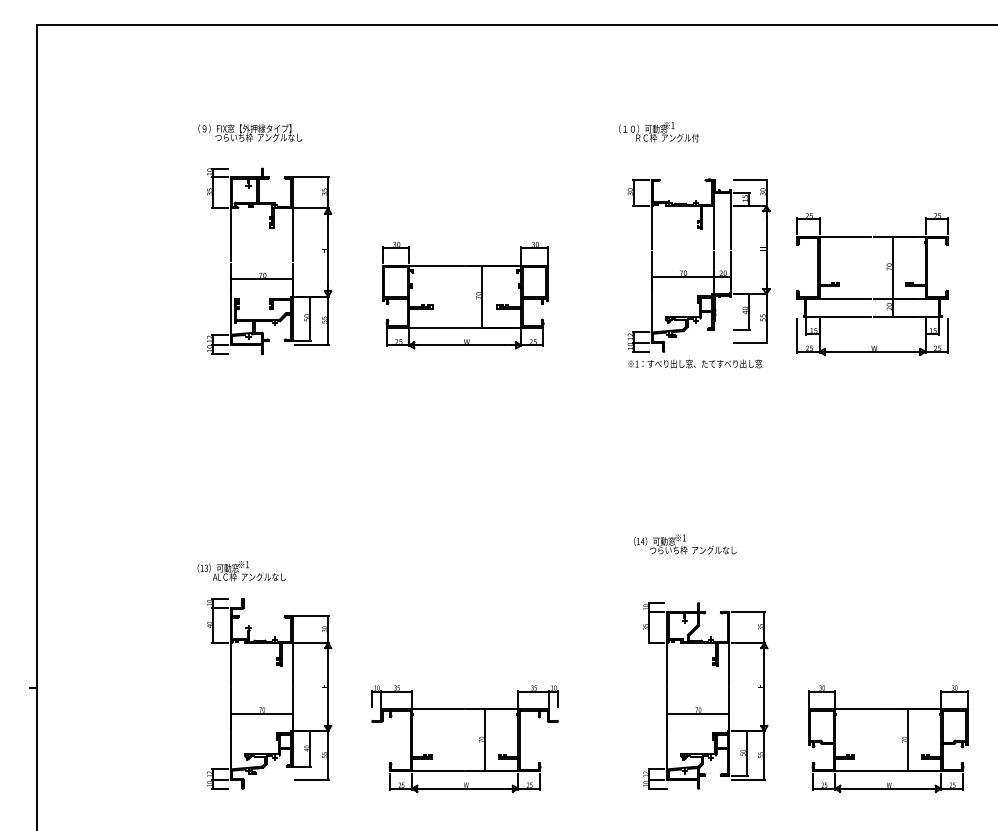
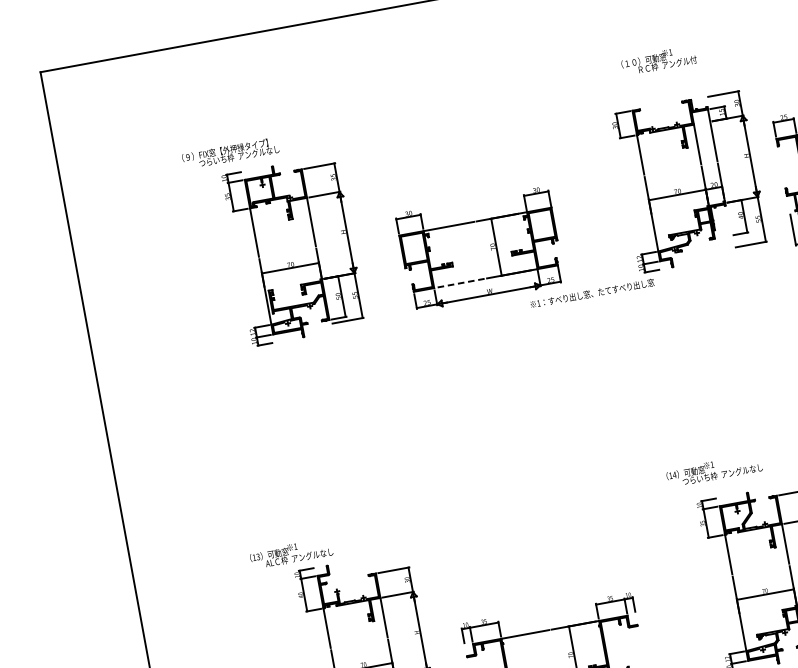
text: (249, 132) -> (230, 153), moved
text: (658, 132) -> (658, 61), moved
line: (435, 327) -> (458, 283), solid -> dashed
text: (695, 363) -> (592, 293), moved
text: (685, 544) -> (714, 470), moved
text: (241, 571) -> (291, 553), moved

